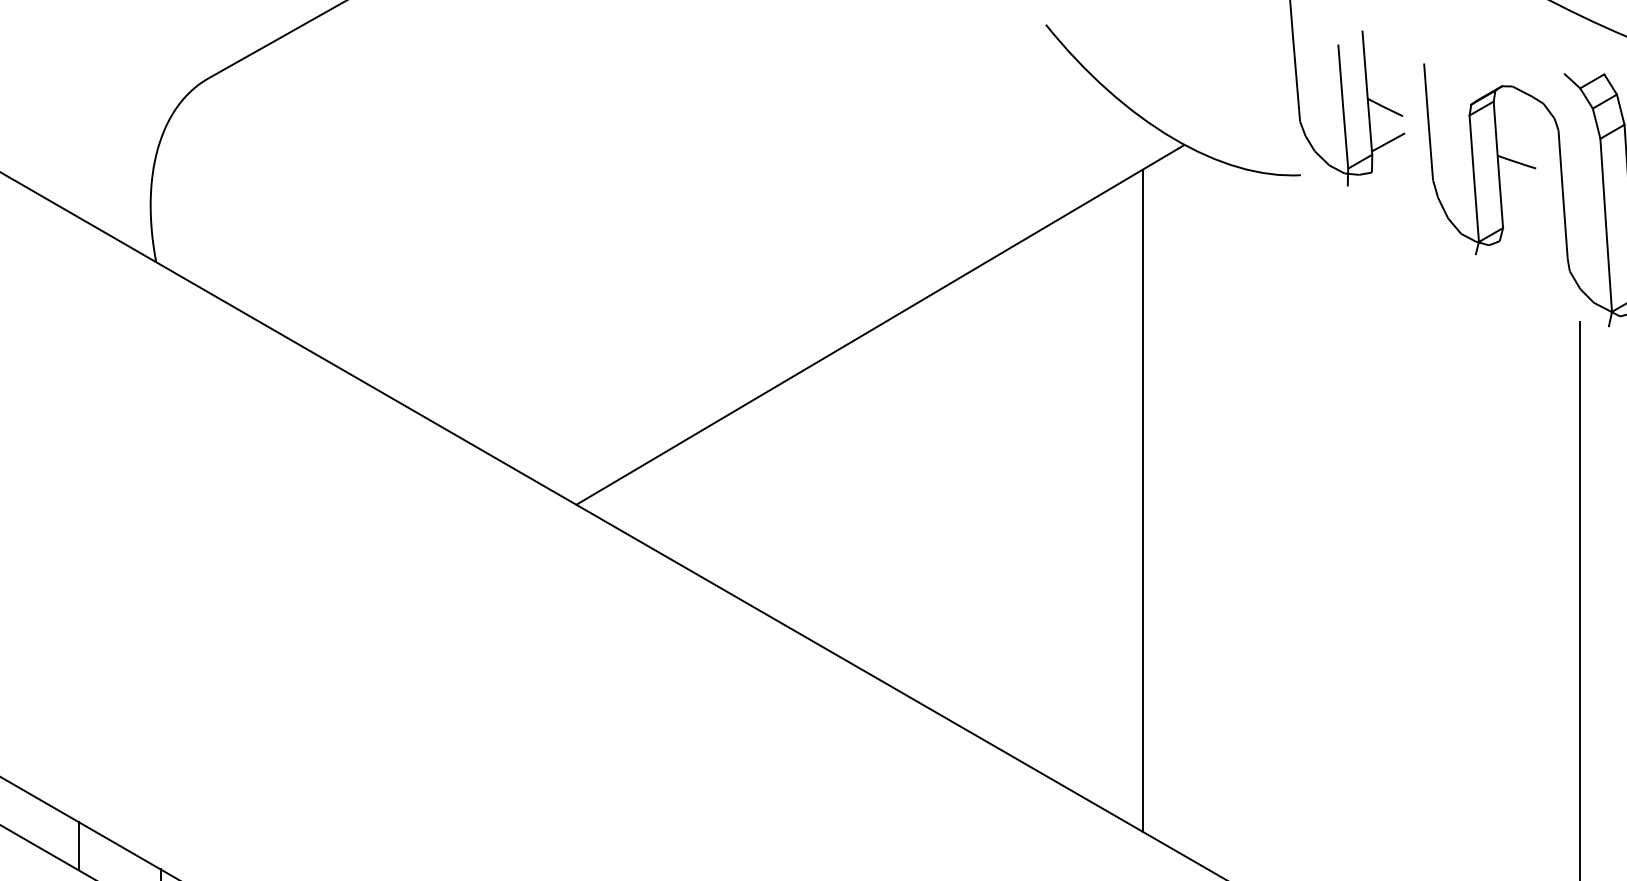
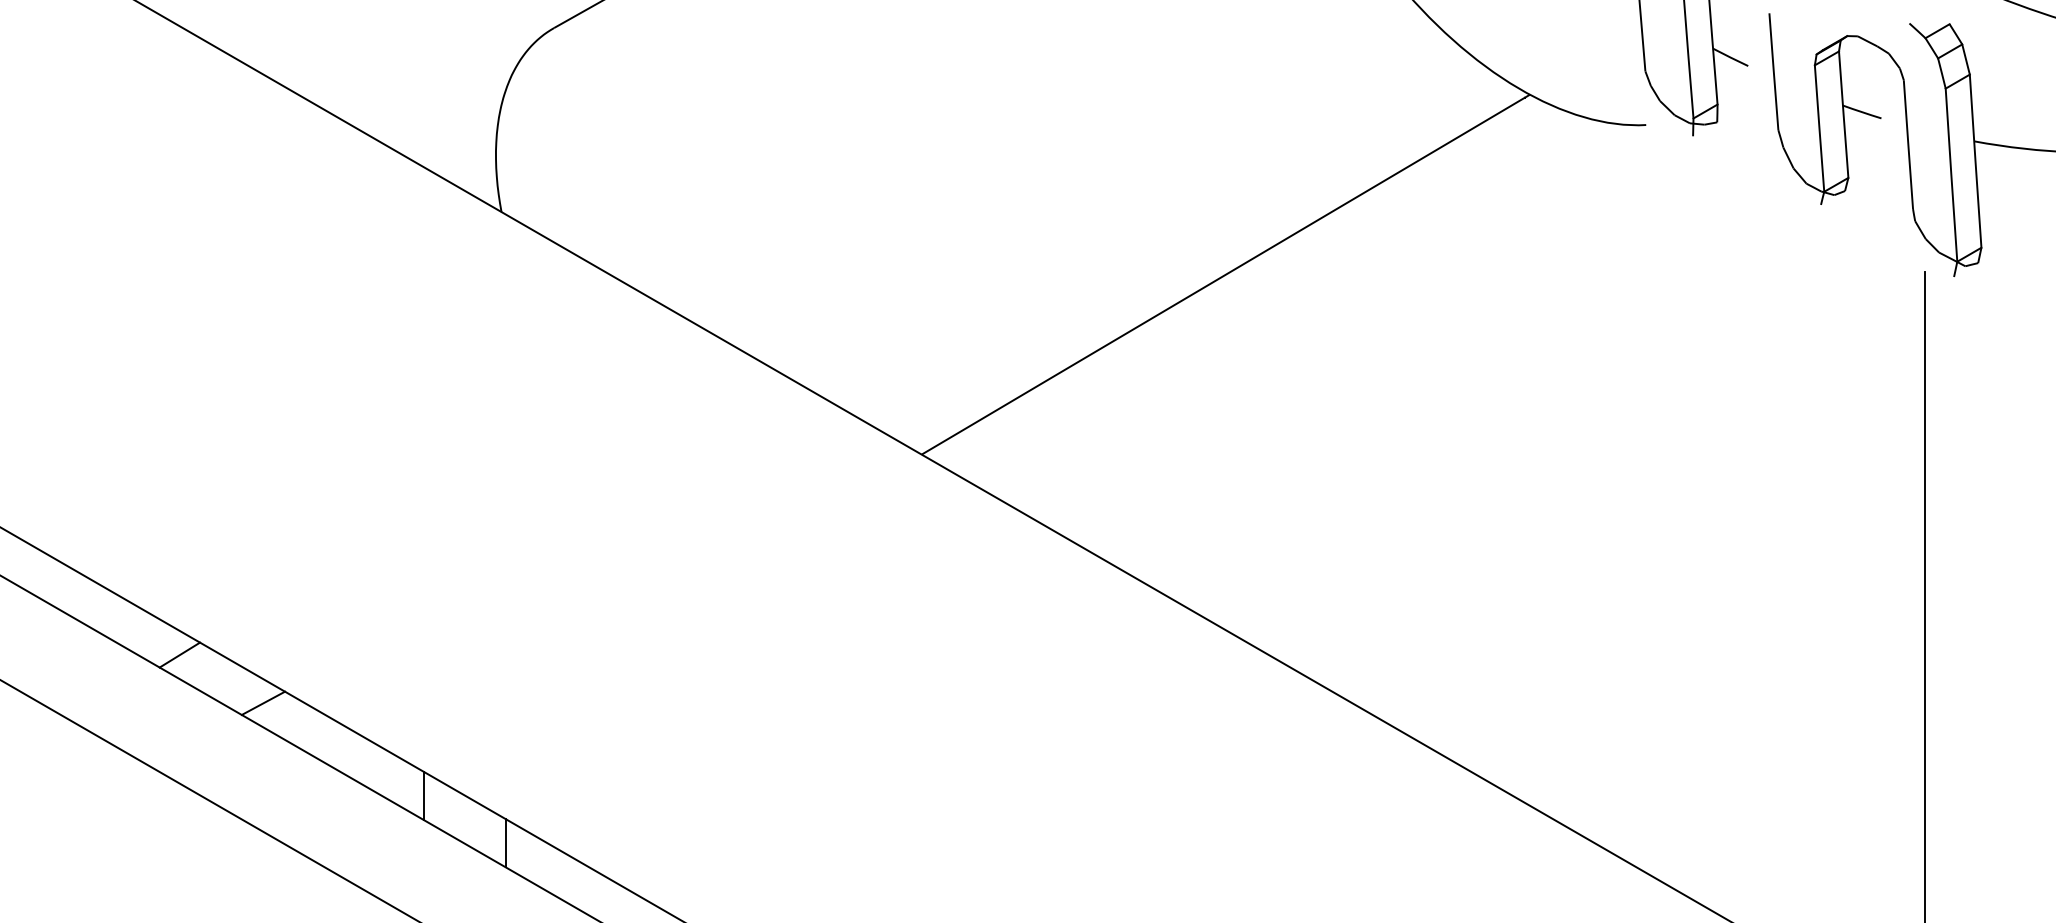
line: (1388, 142) -> (1733, 92), removed
line: (1143, 500) -> (1488, 450), removed

